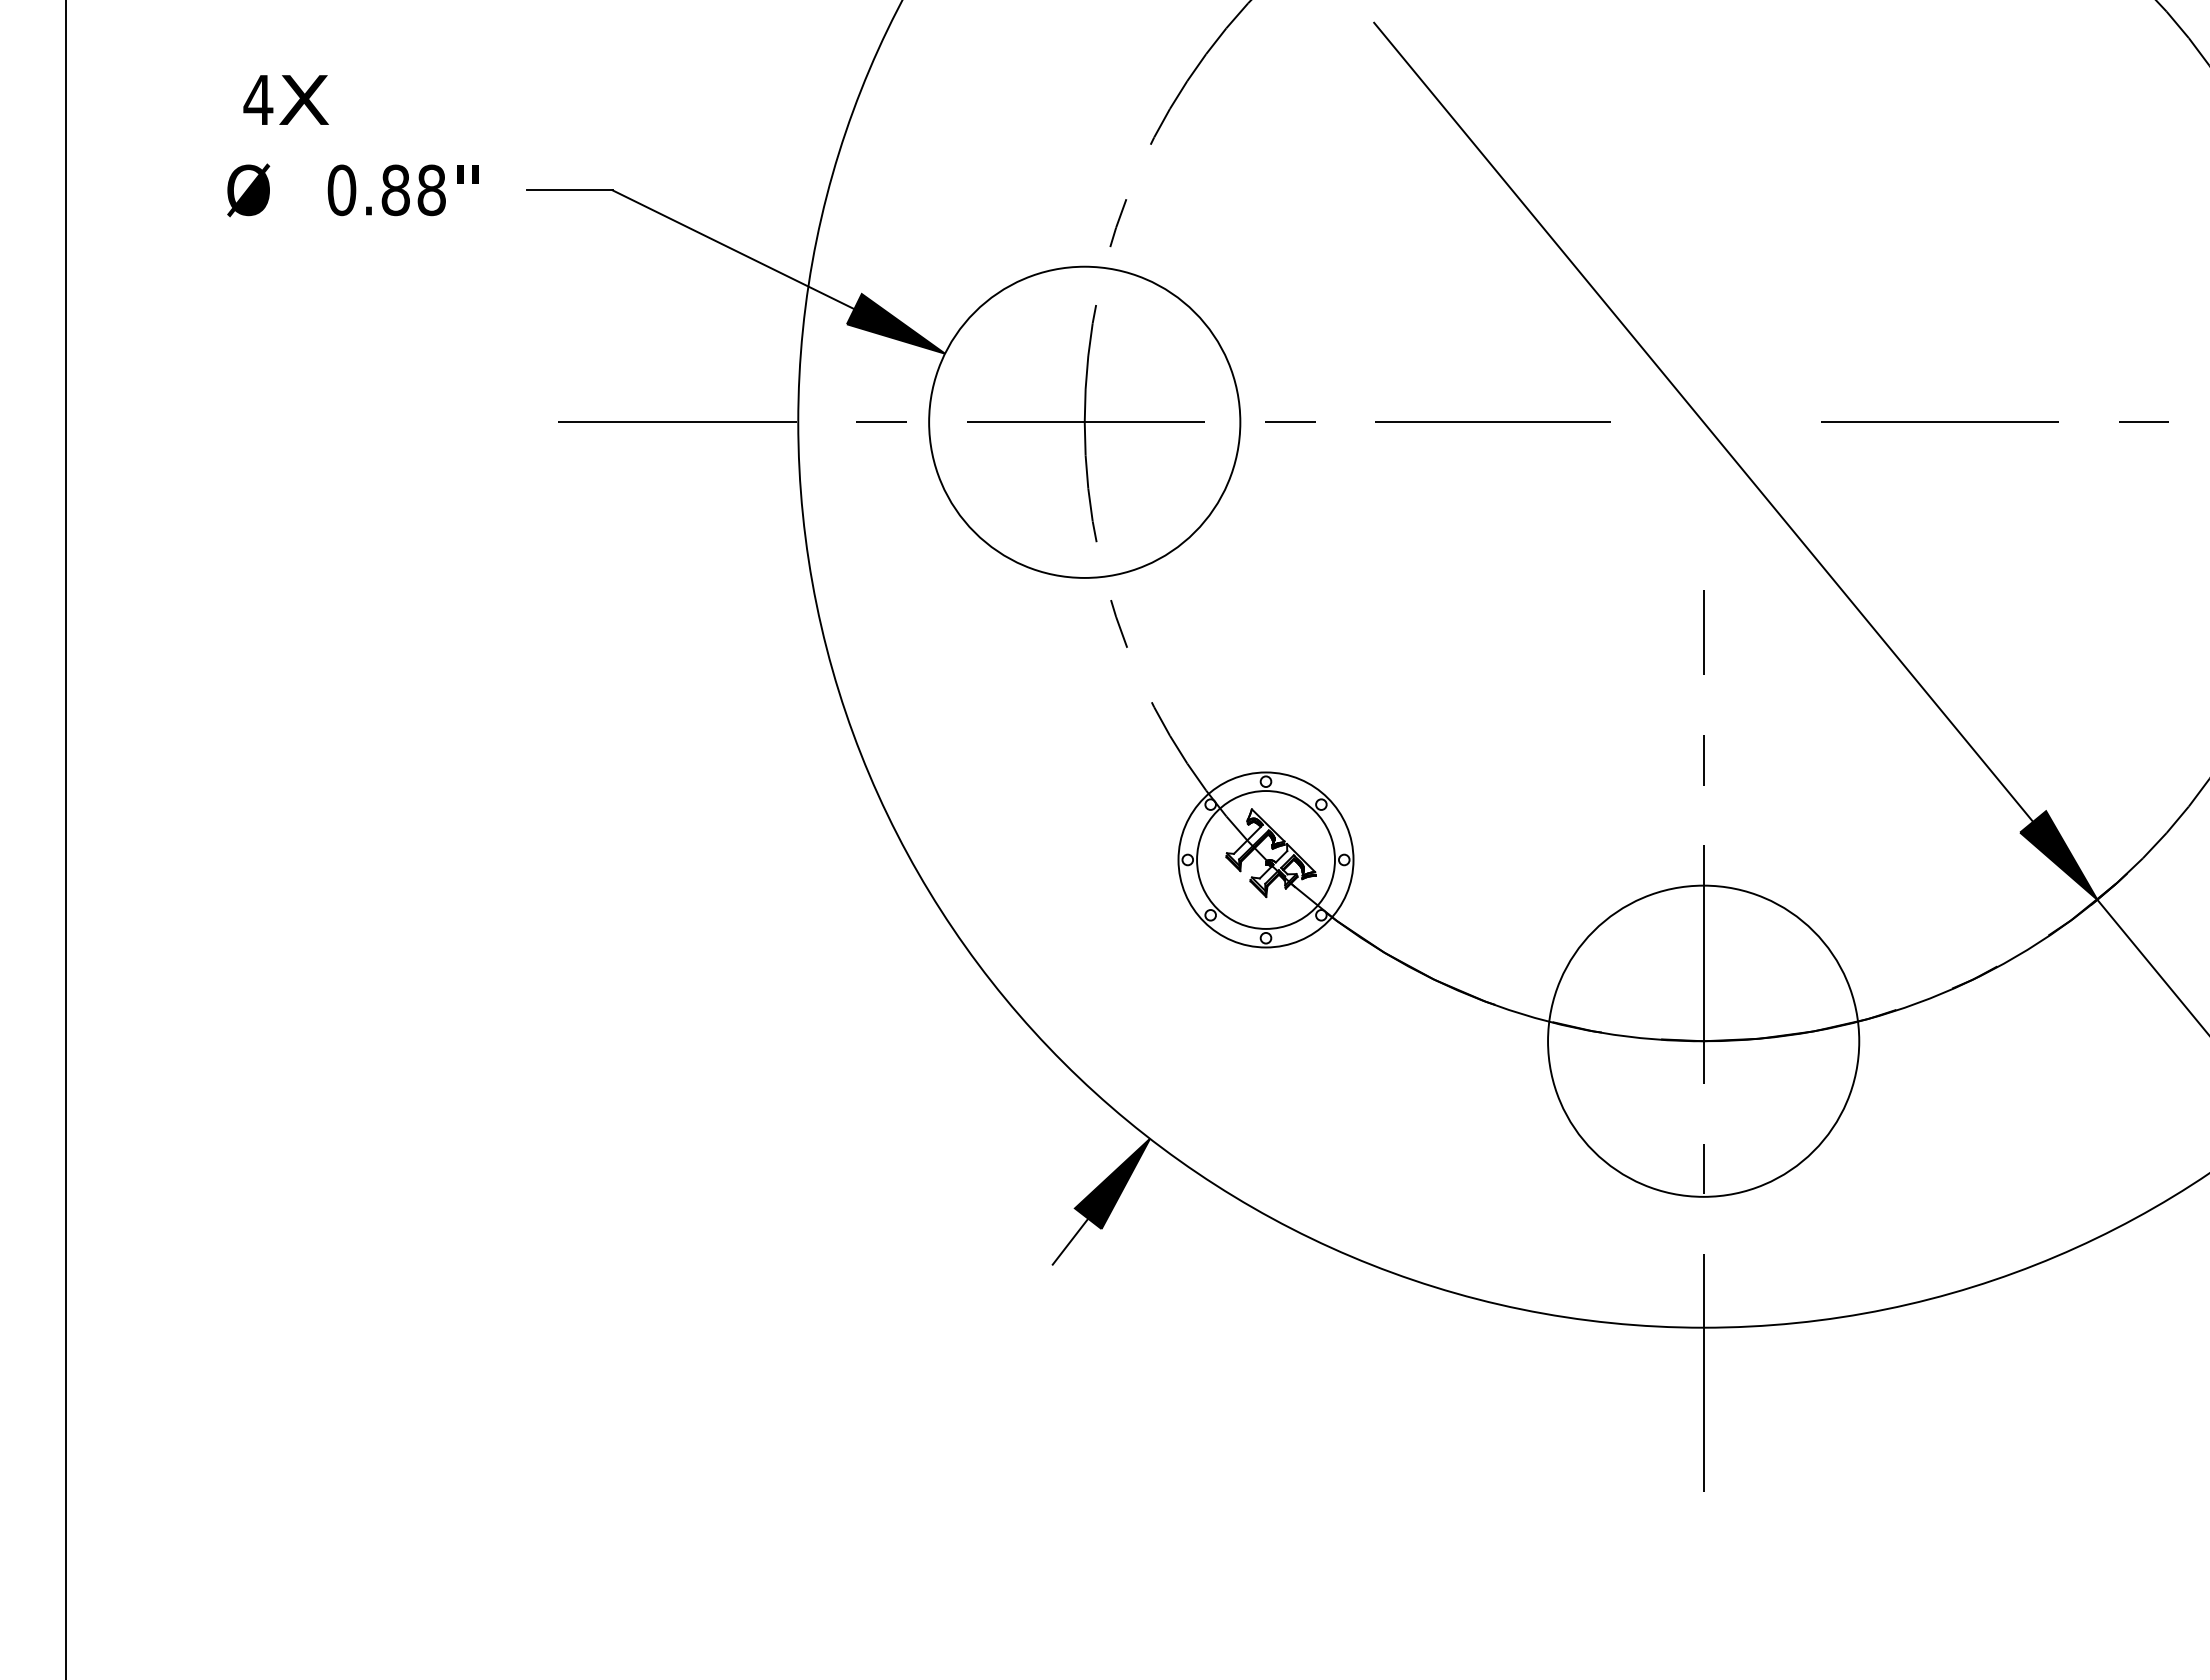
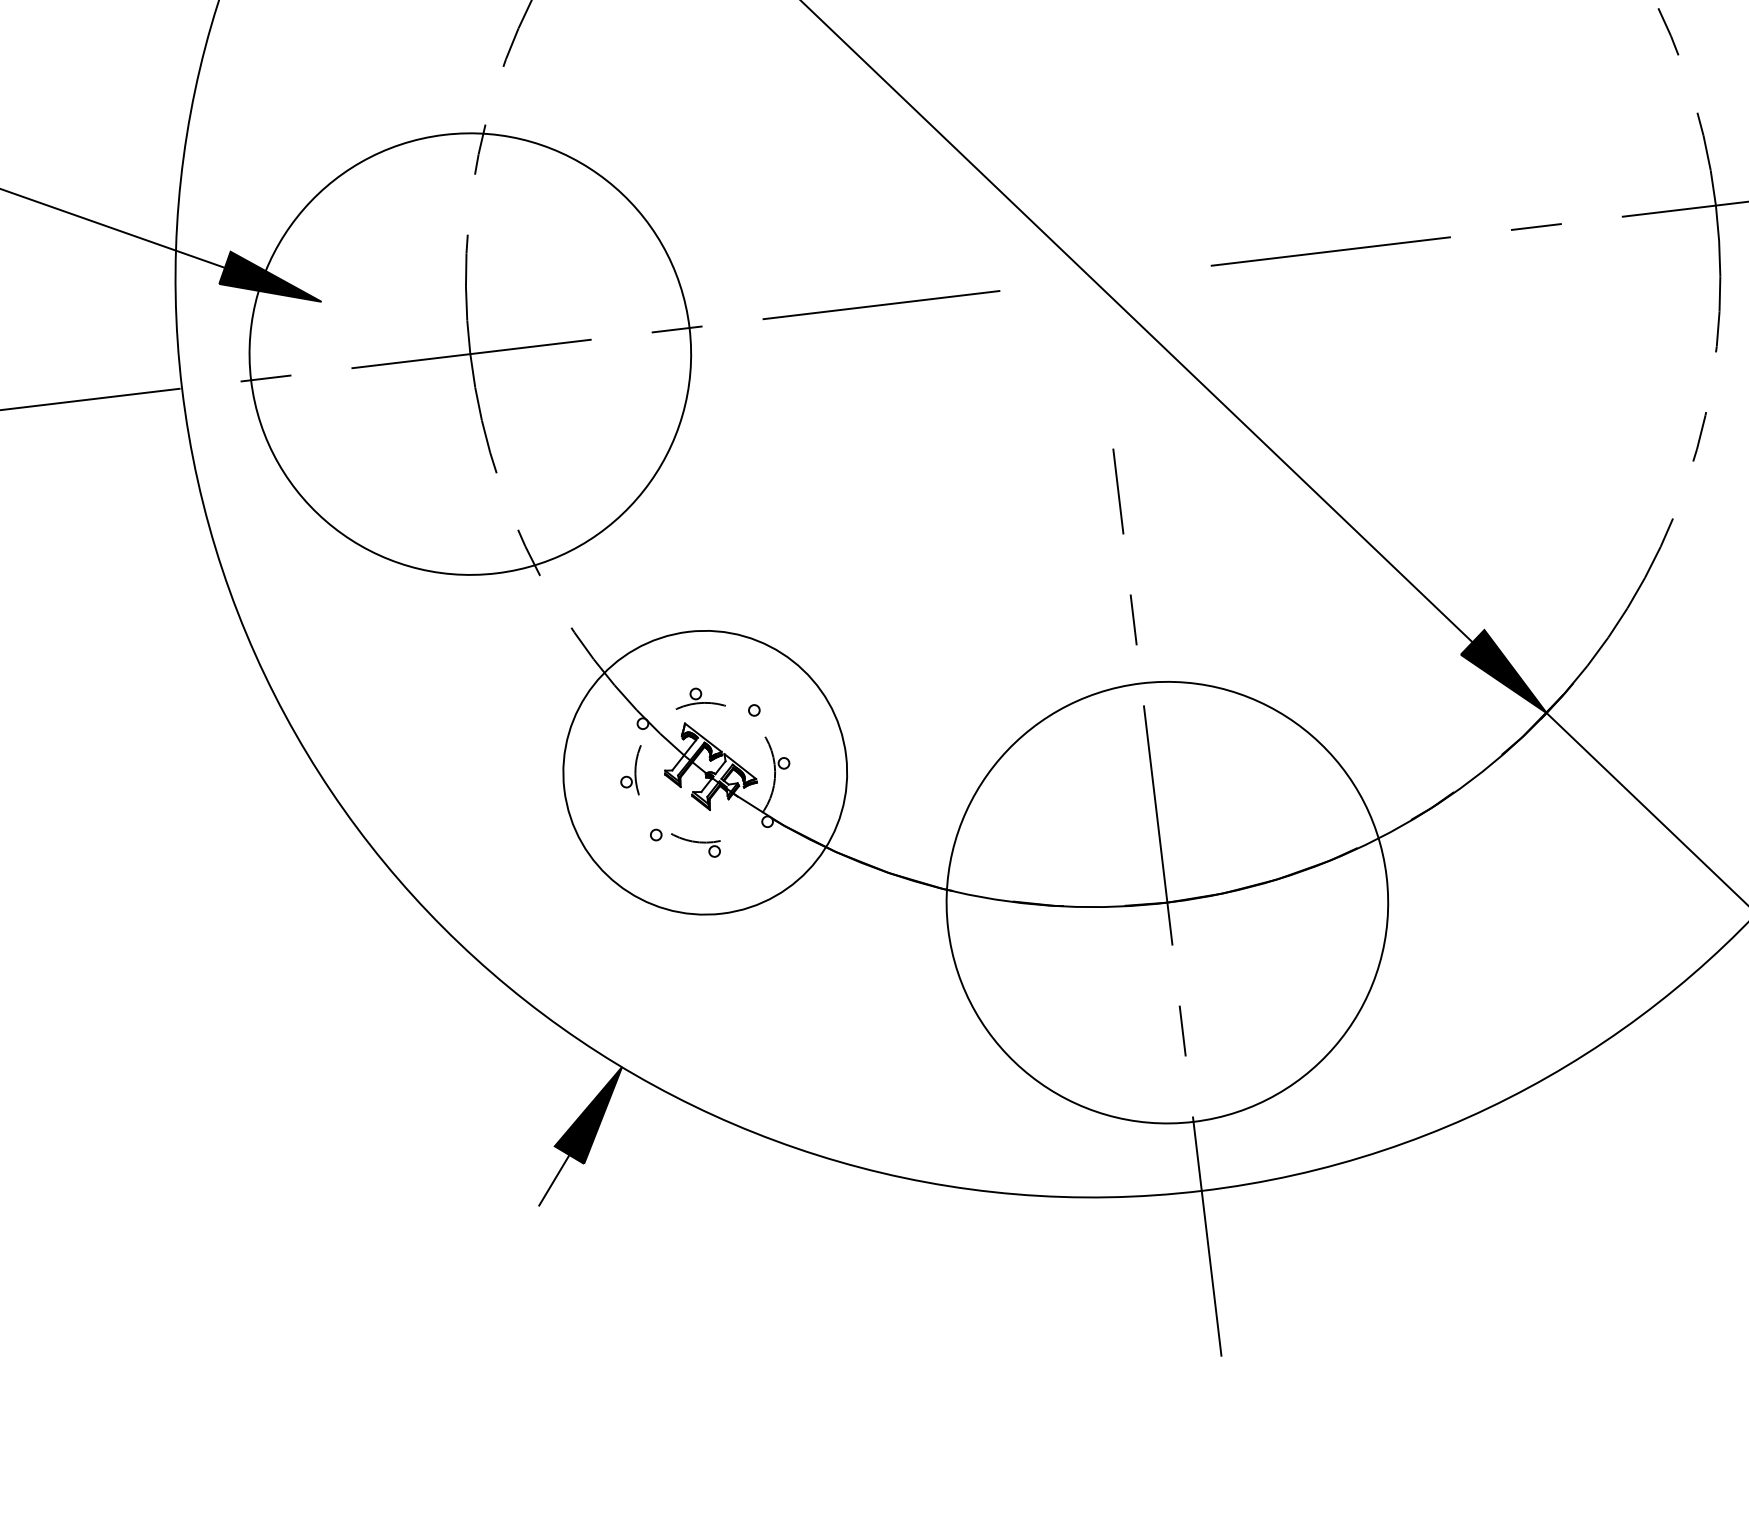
circle: (1084, 421) -> (470, 353), size x1.4
circle: (1265, 859) -> (704, 772), size x1.6
circle: (1265, 859) -> (704, 772), solid -> dashed
circle: (1703, 1040) -> (1167, 901), size x1.4

